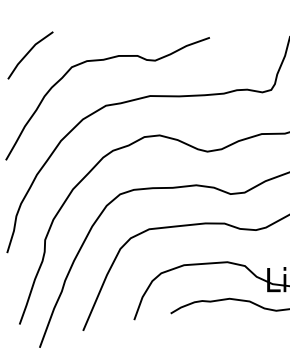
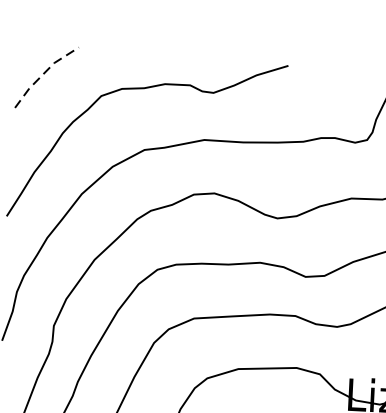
line: (28, 52) -> (44, 73), solid -> dashed

